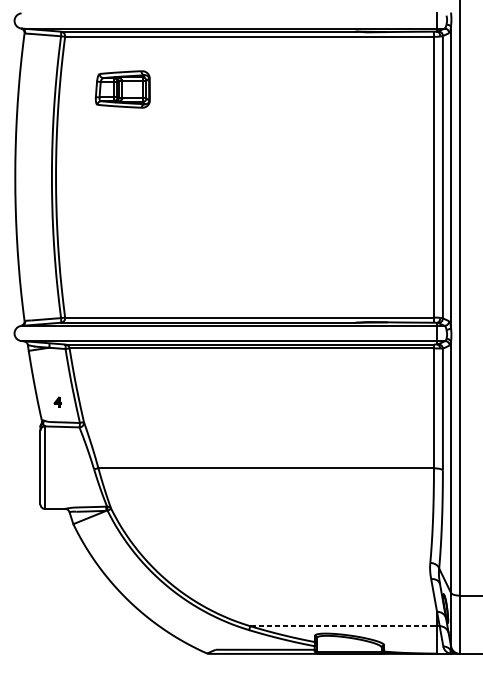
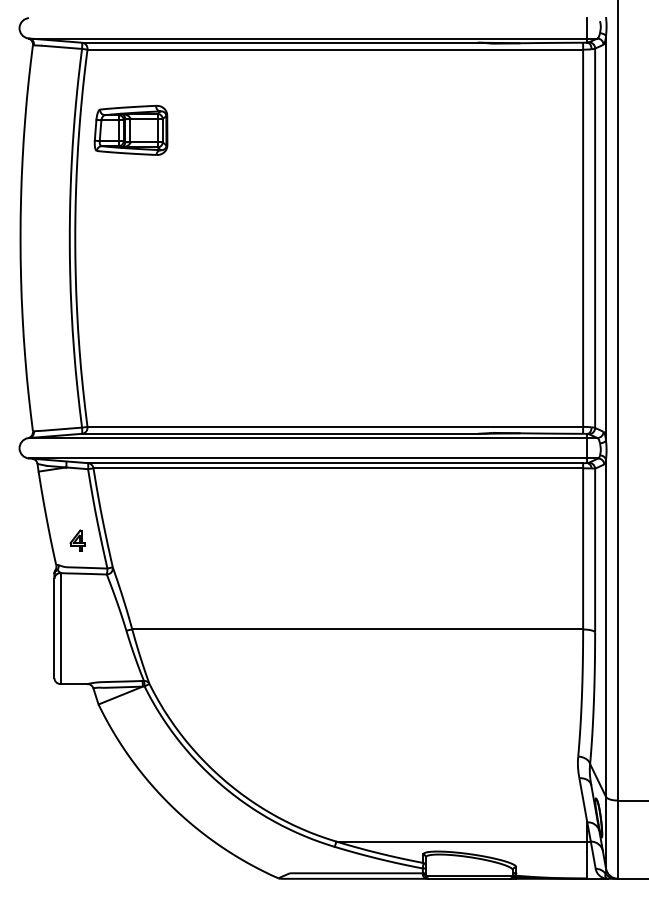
part: (122, 88) -> (130, 129), moved
part: (57, 402) -> (77, 540), size x1.67
line: (344, 626) -> (462, 841), dashed -> solid

